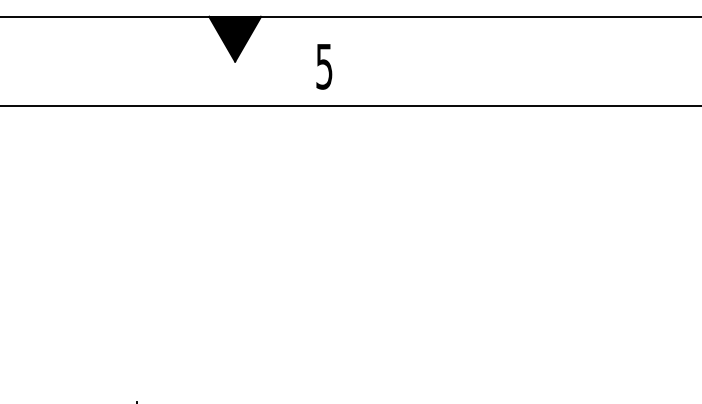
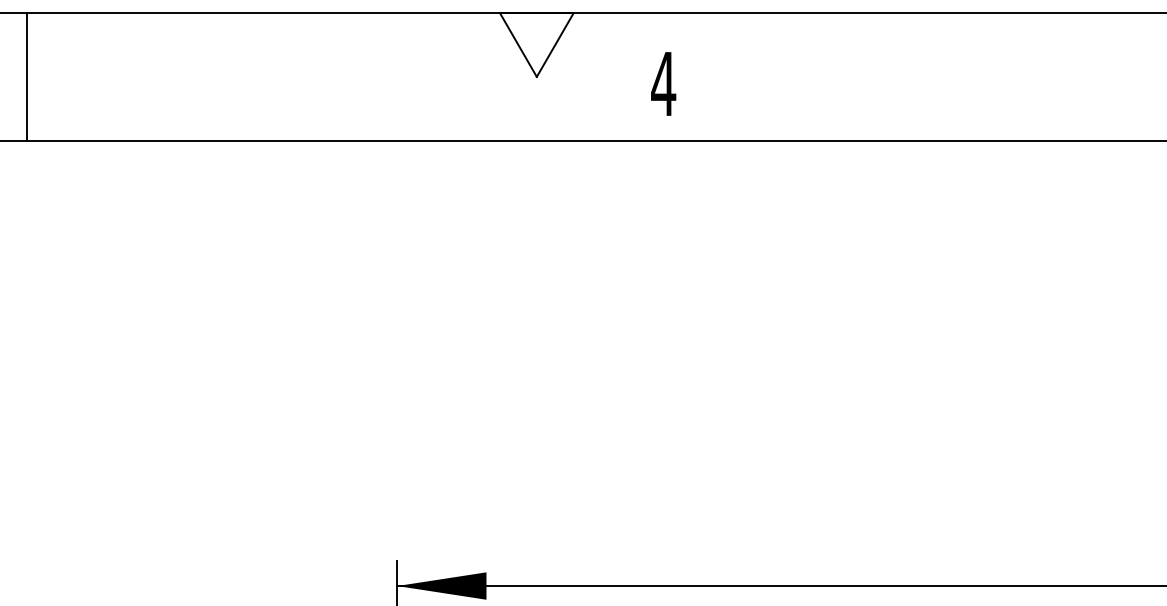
fill: (234, 38) -> (536, 44), removed
text: (324, 66) -> (663, 84), 5 -> 4

